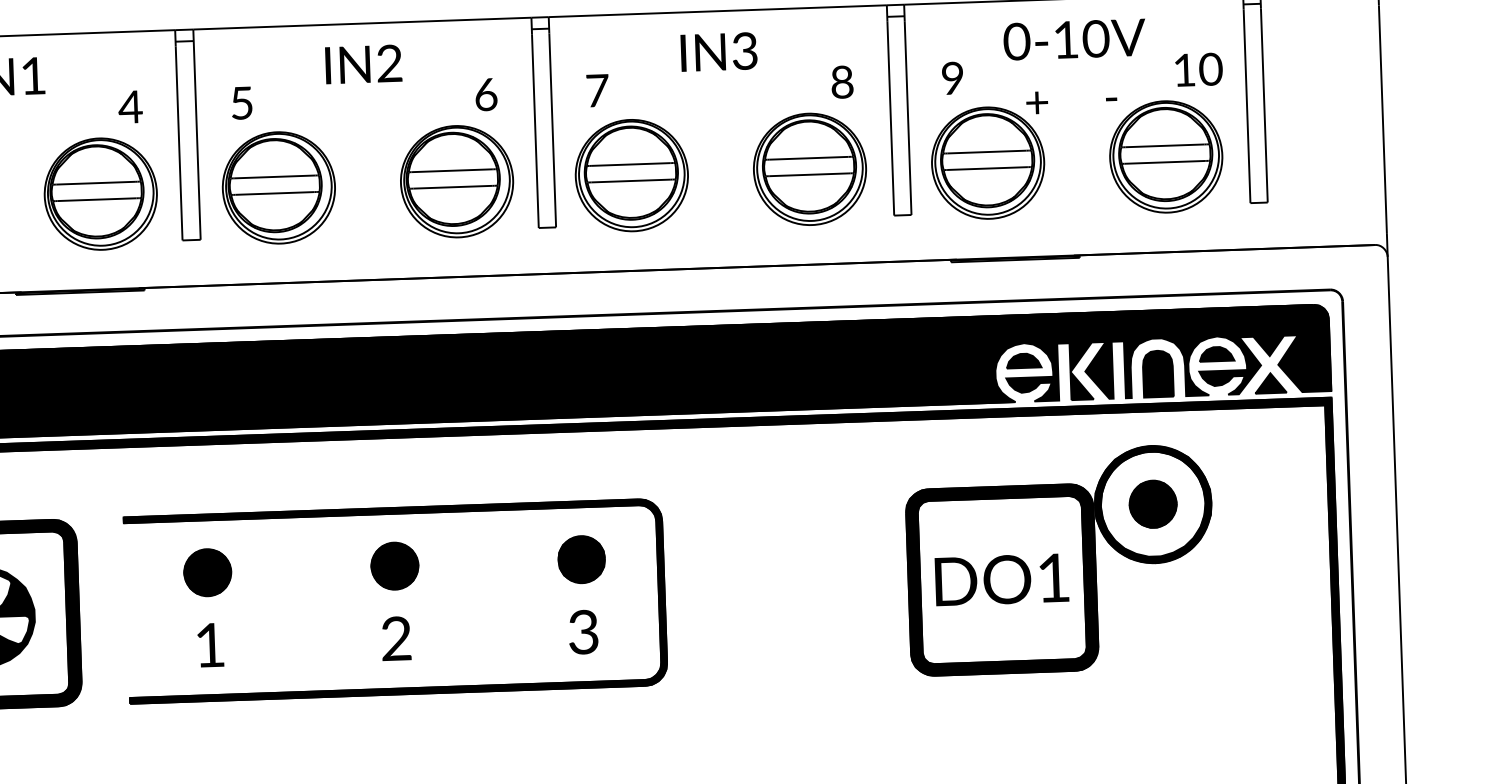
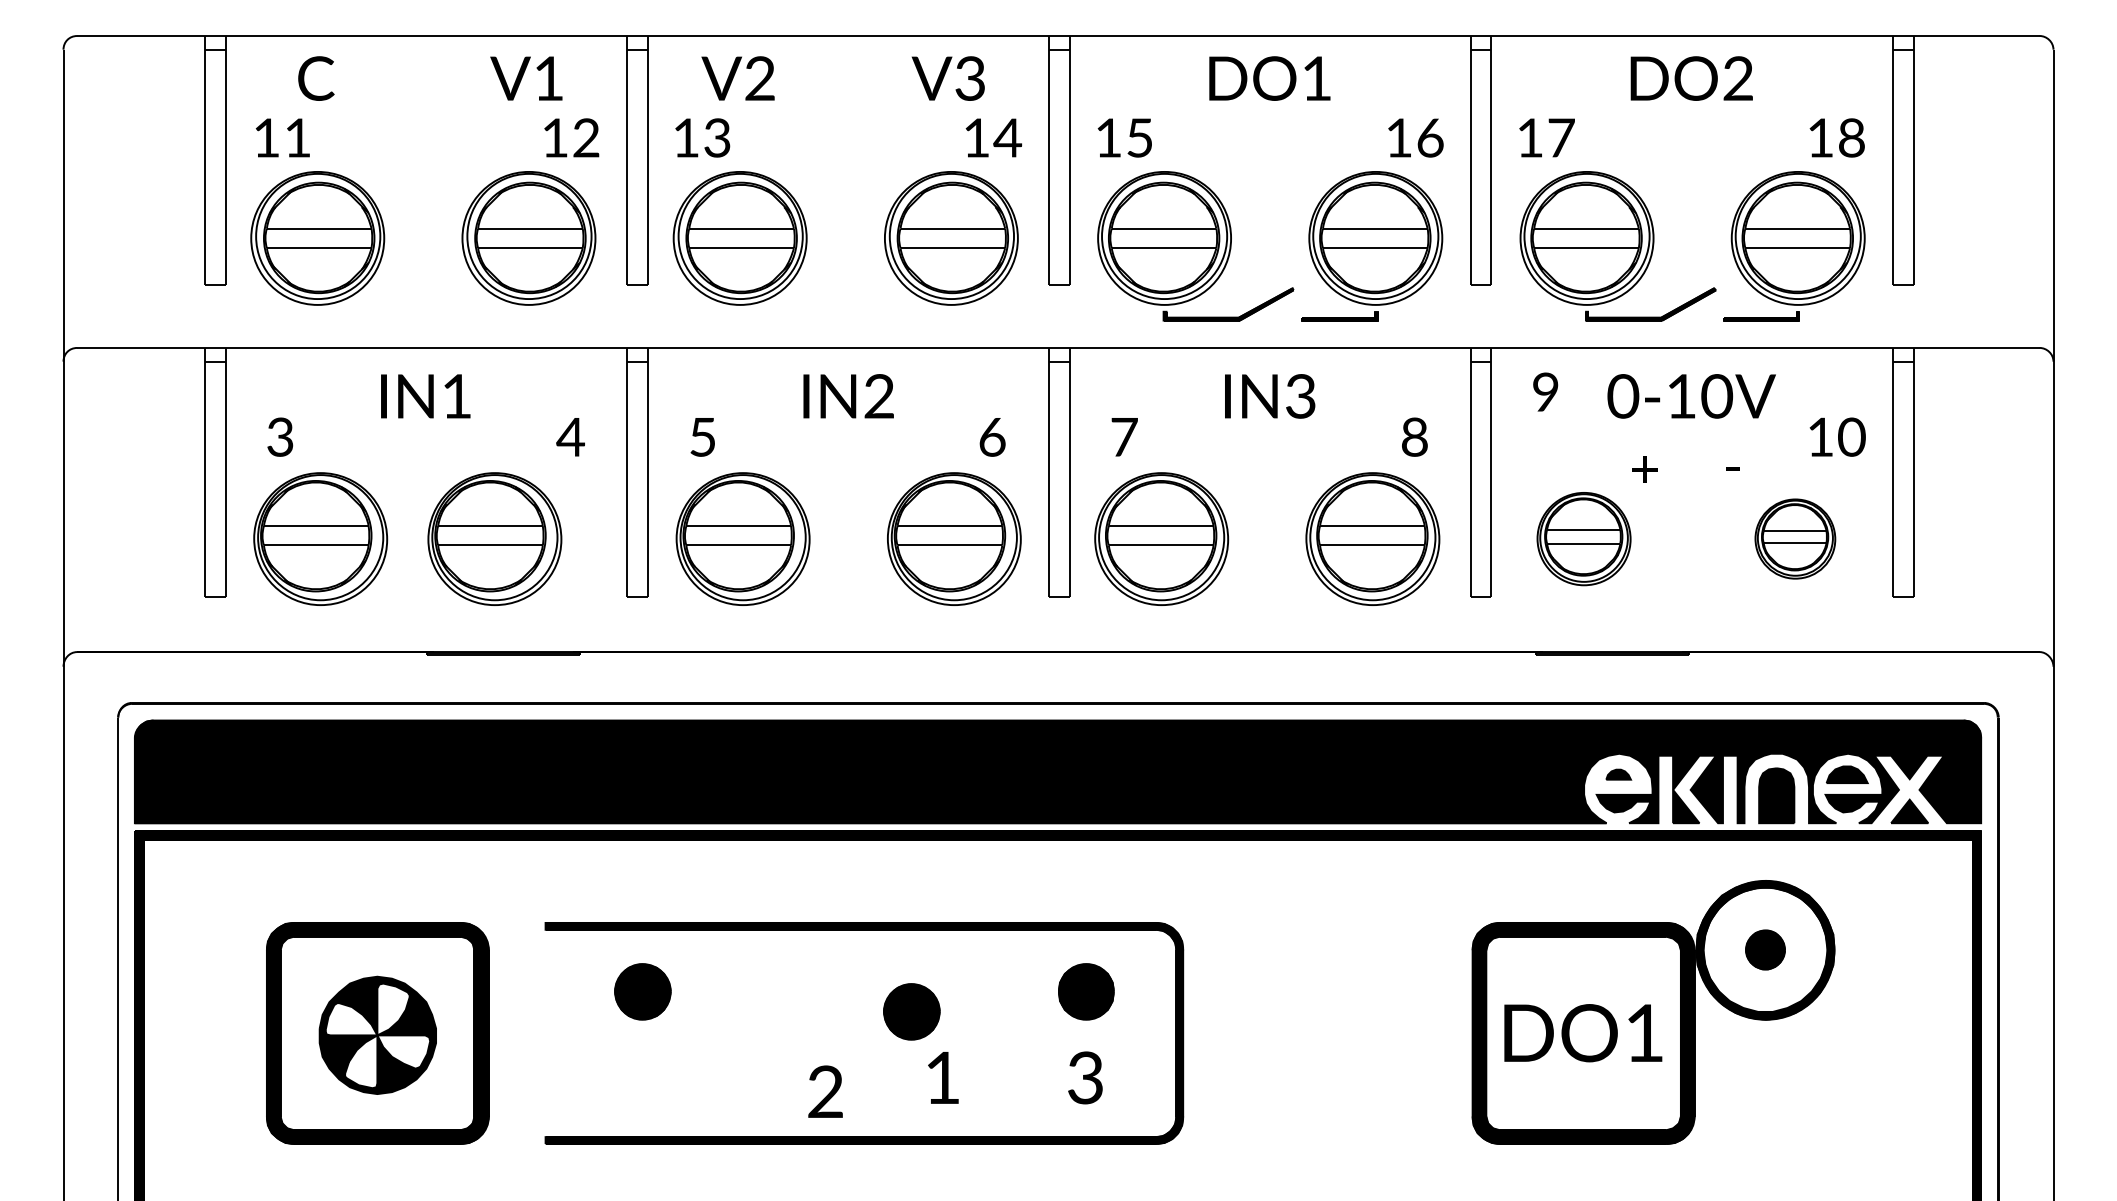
text: (952, 77) -> (1545, 391), moved
part: (1166, 156) -> (1795, 538), size x0.6
part: (987, 162) -> (1583, 538), size x0.7
part: (100, 193) -> (494, 538), moved
part: (1024, 360) -> (1618, 774), size x0.6
part: (1153, 503) -> (1765, 949), size x0.7
part: (394, 565) -> (911, 1011), moved
text: (396, 638) -> (825, 1091), moved
text: (210, 644) -> (943, 1077), moved

